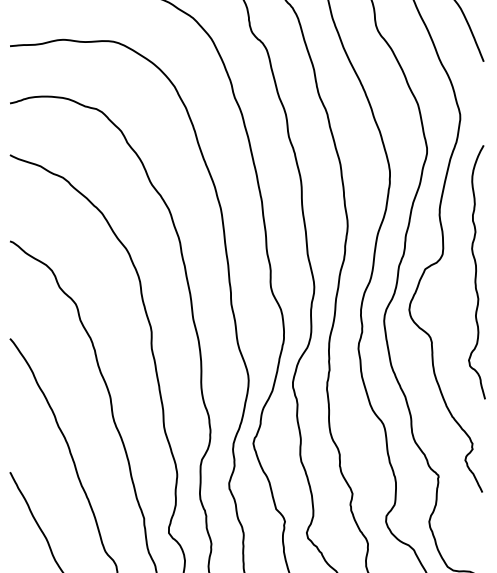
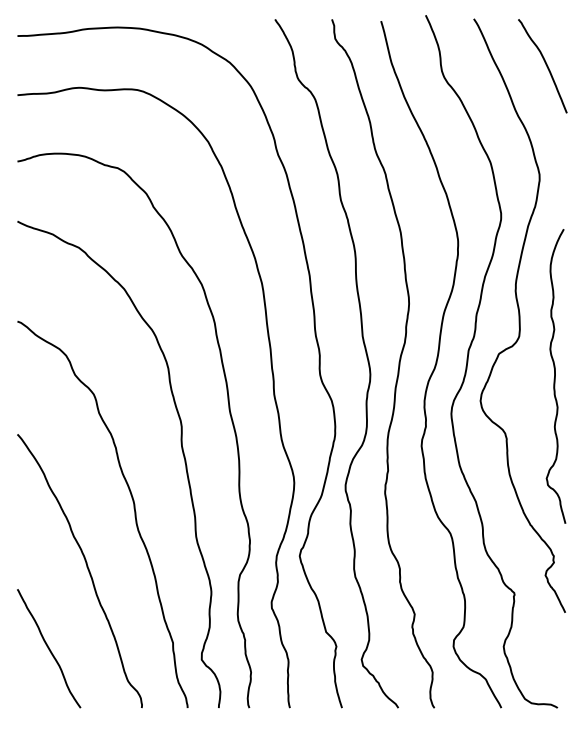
curve: (476, 272) -> (555, 376), moved

